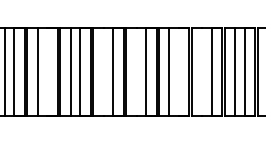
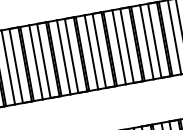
line: (47, 71) -> (16, 65), added
line: (103, 71) -> (63, 56), added
line: (136, 71) -> (91, 51), added
line: (178, 71) -> (126, 45), added
line: (202, 71) -> (146, 41), added

